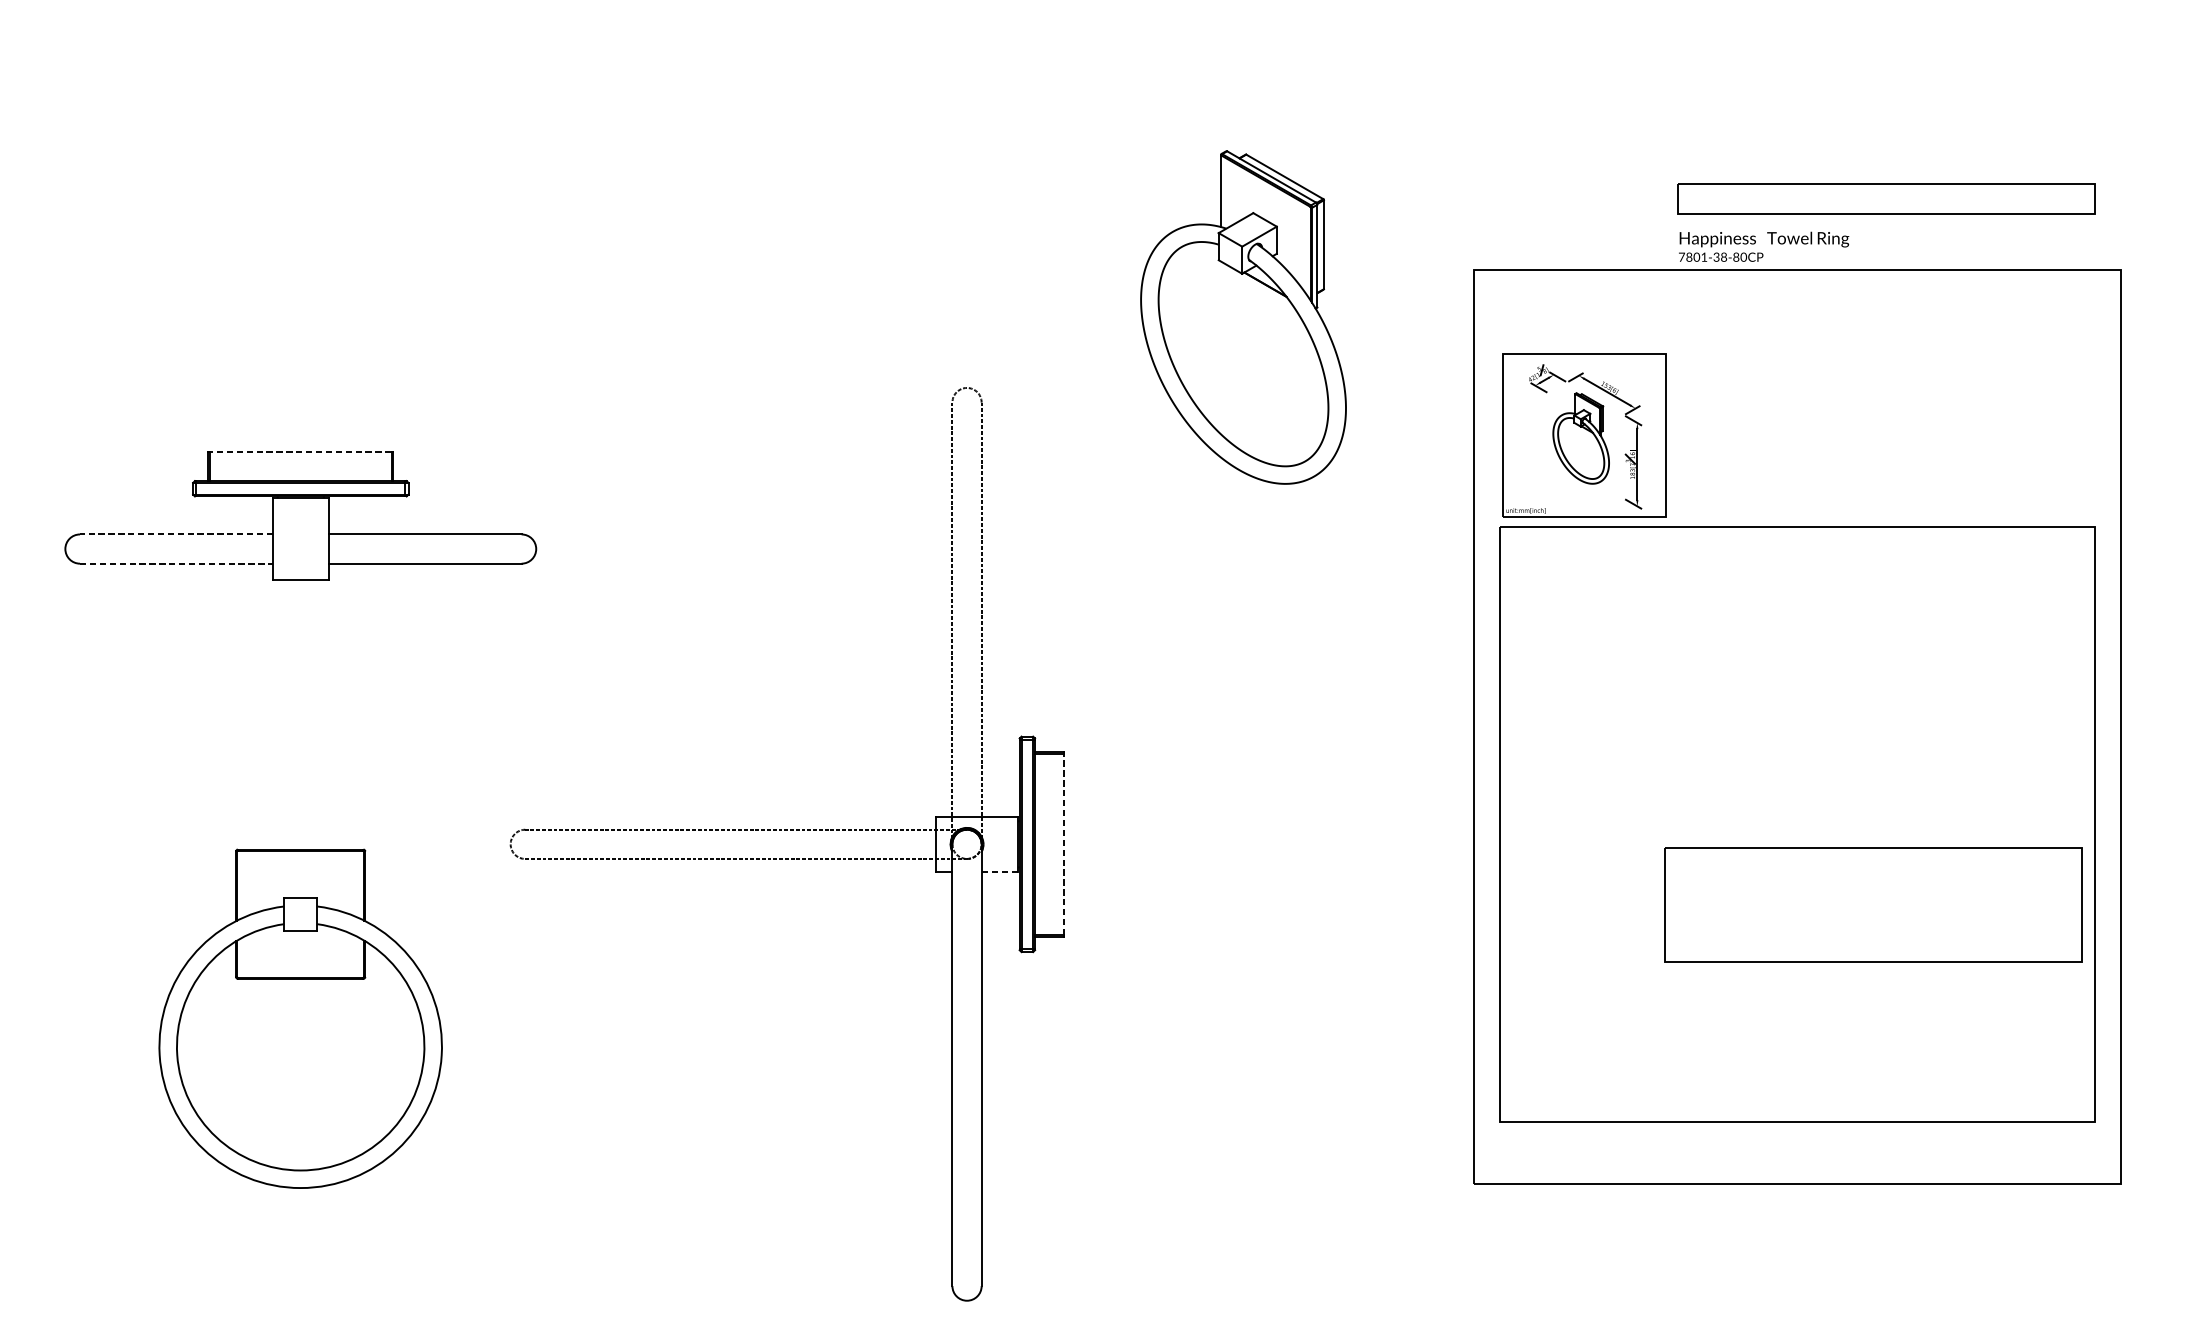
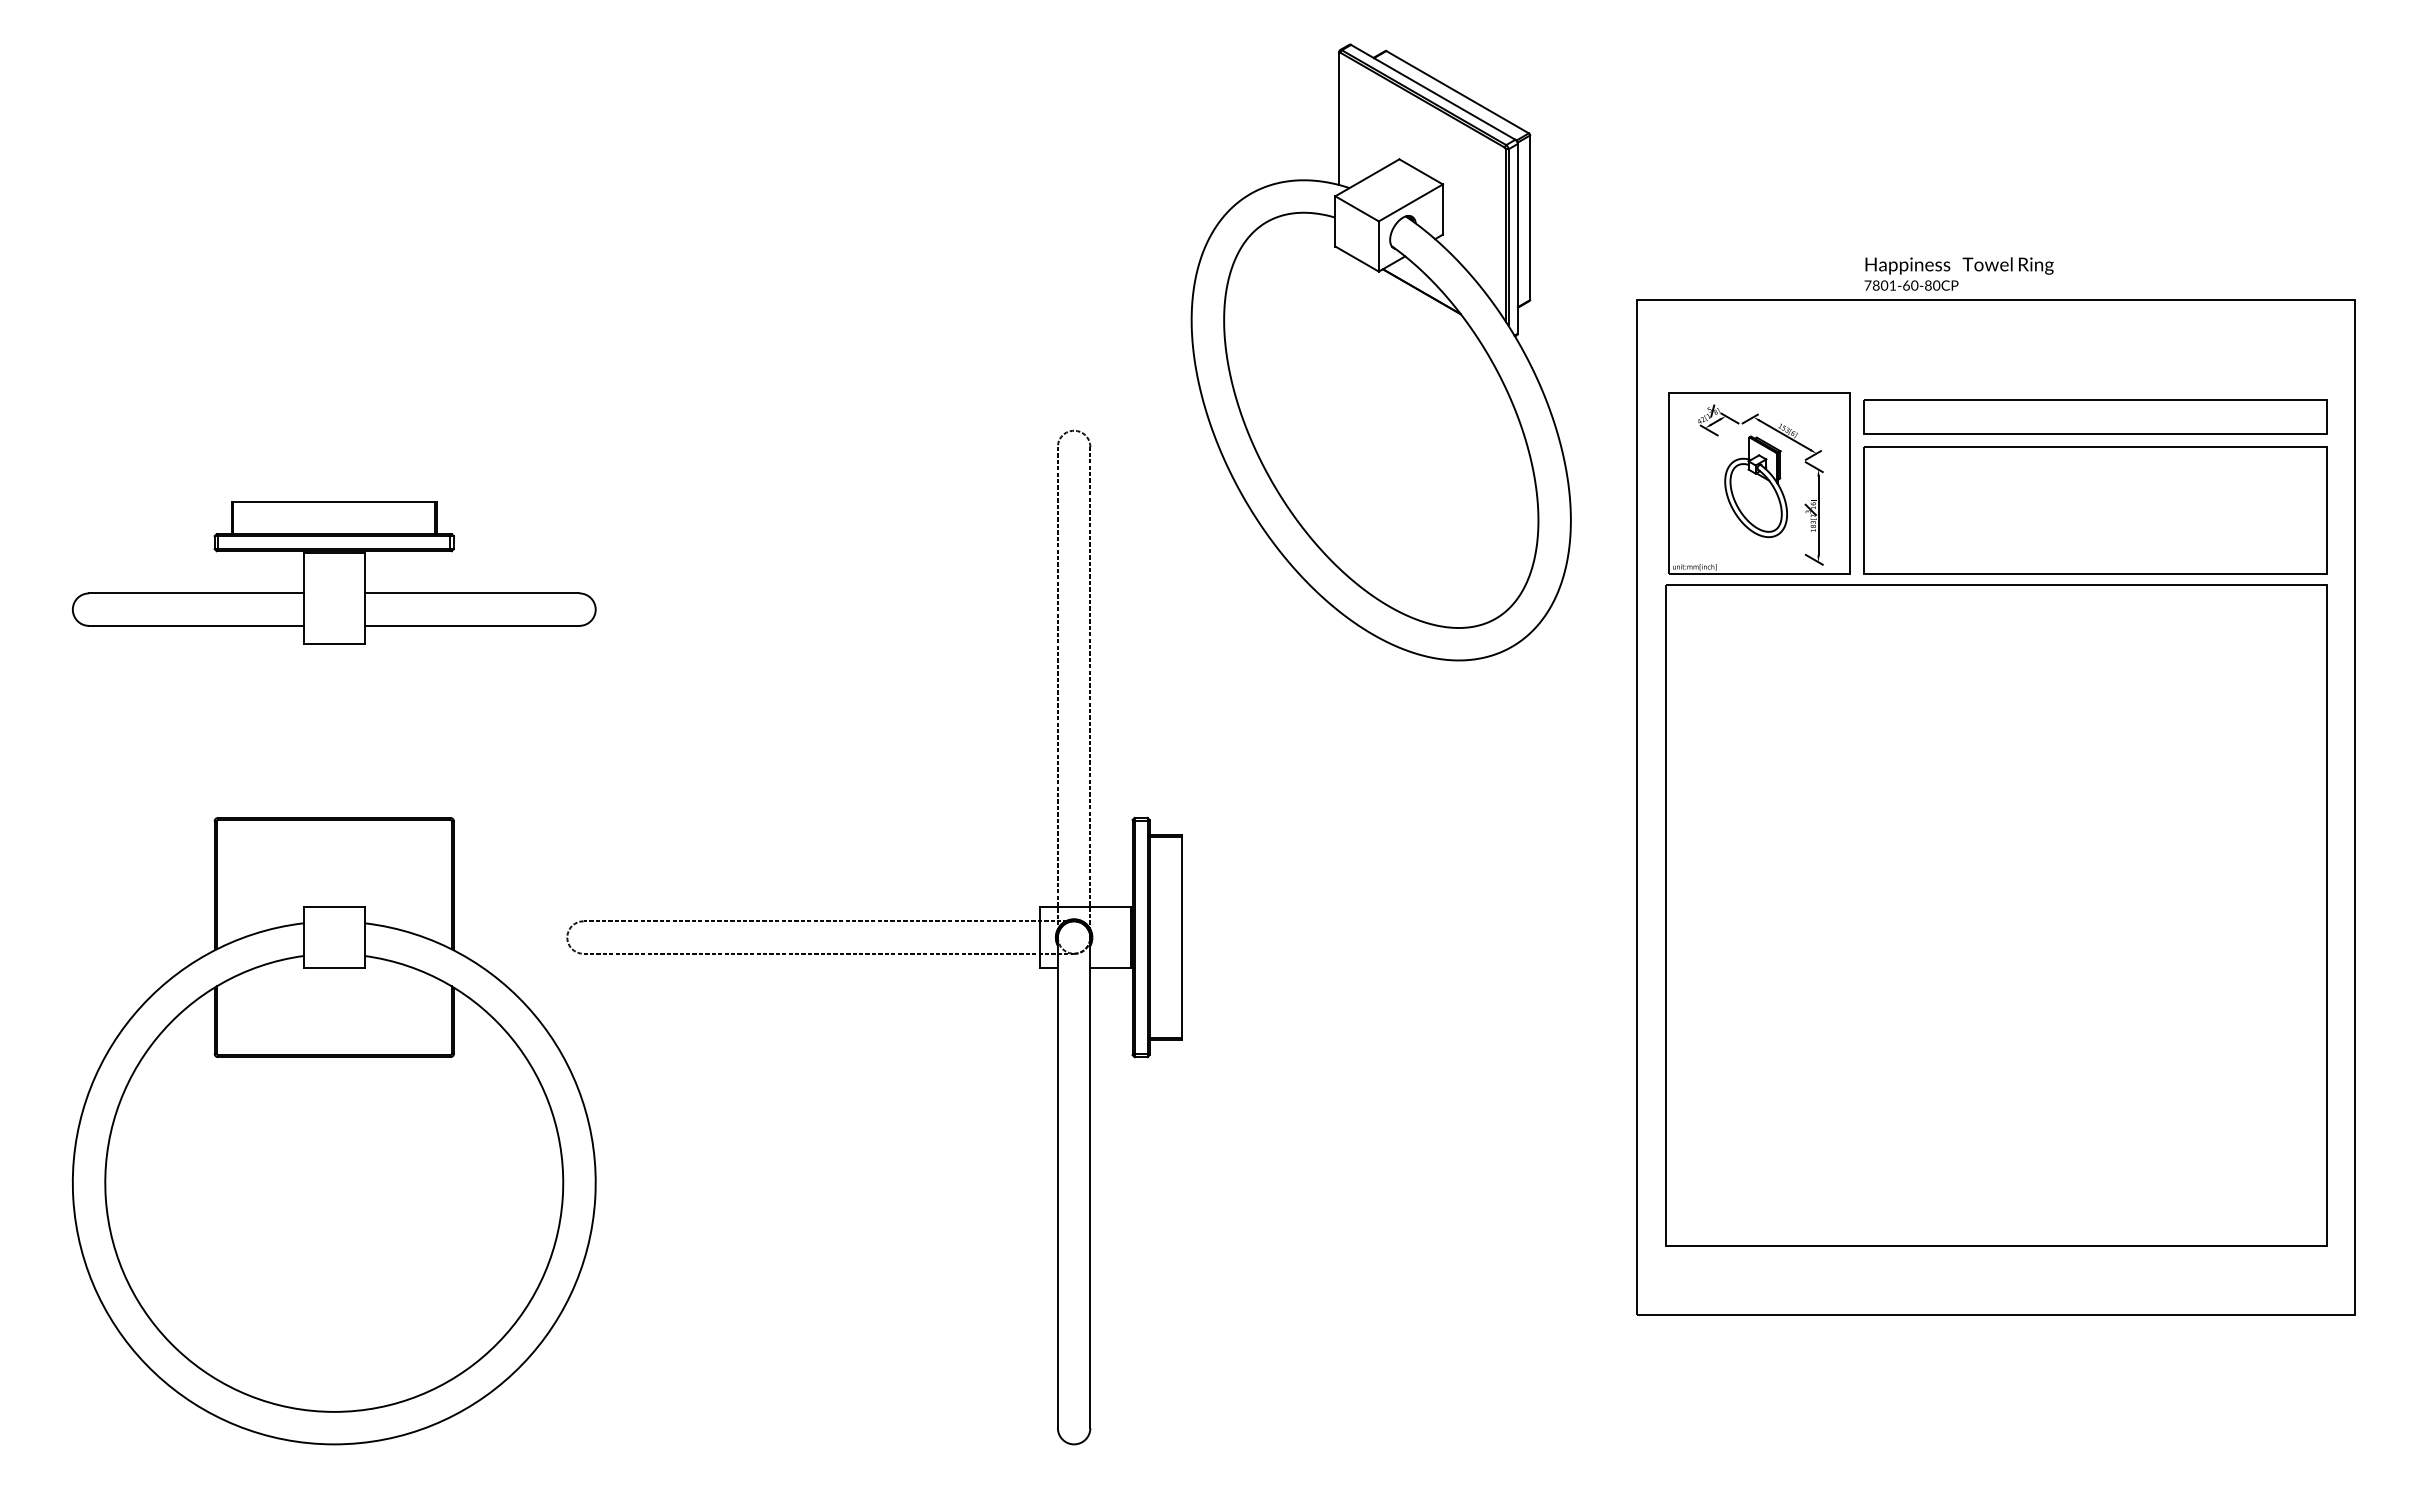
part: (1886, 198) -> (2095, 416), moved
text: (1720, 257) -> (1910, 285), 7801-38-80CP -> 7801-60-80CP
part: (1242, 317) -> (1380, 352), size x1.67
line: (301, 451) -> (334, 501), dashed -> solid
line: (175, 534) -> (195, 593), dashed -> solid
line: (176, 563) -> (196, 625), dashed -> solid
line: (1064, 844) -> (1182, 937), dashed -> solid
line: (998, 872) -> (1109, 968), dashed -> solid
part: (1873, 904) -> (2095, 510), moved
part: (300, 1018) -> (333, 1131), size x1.67

